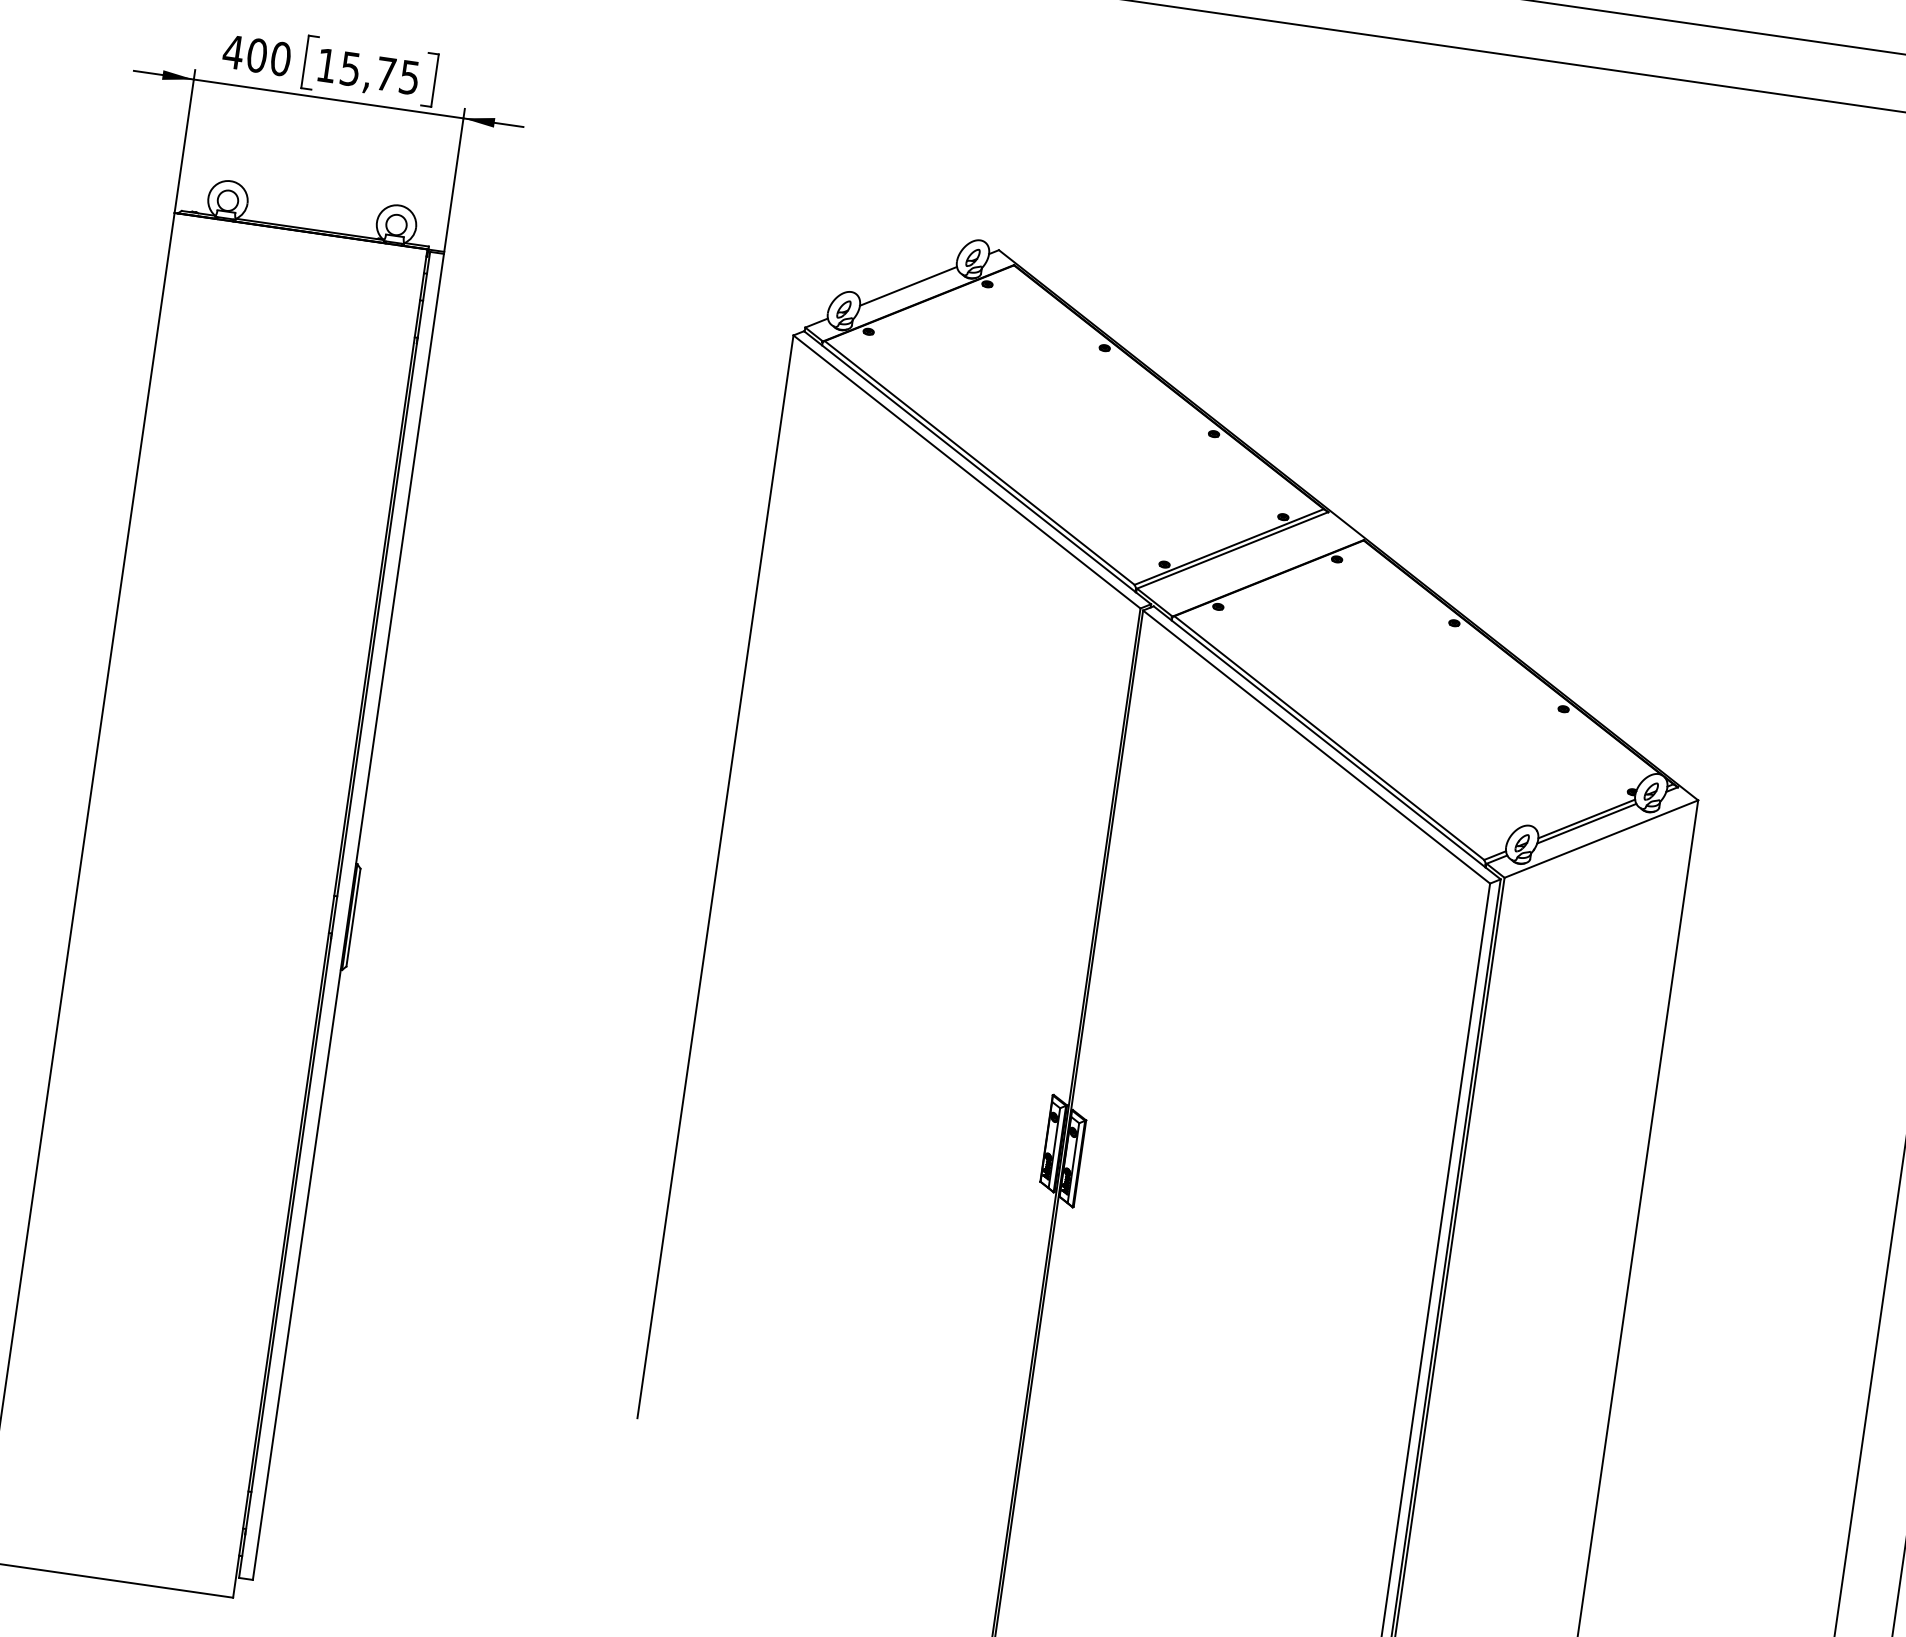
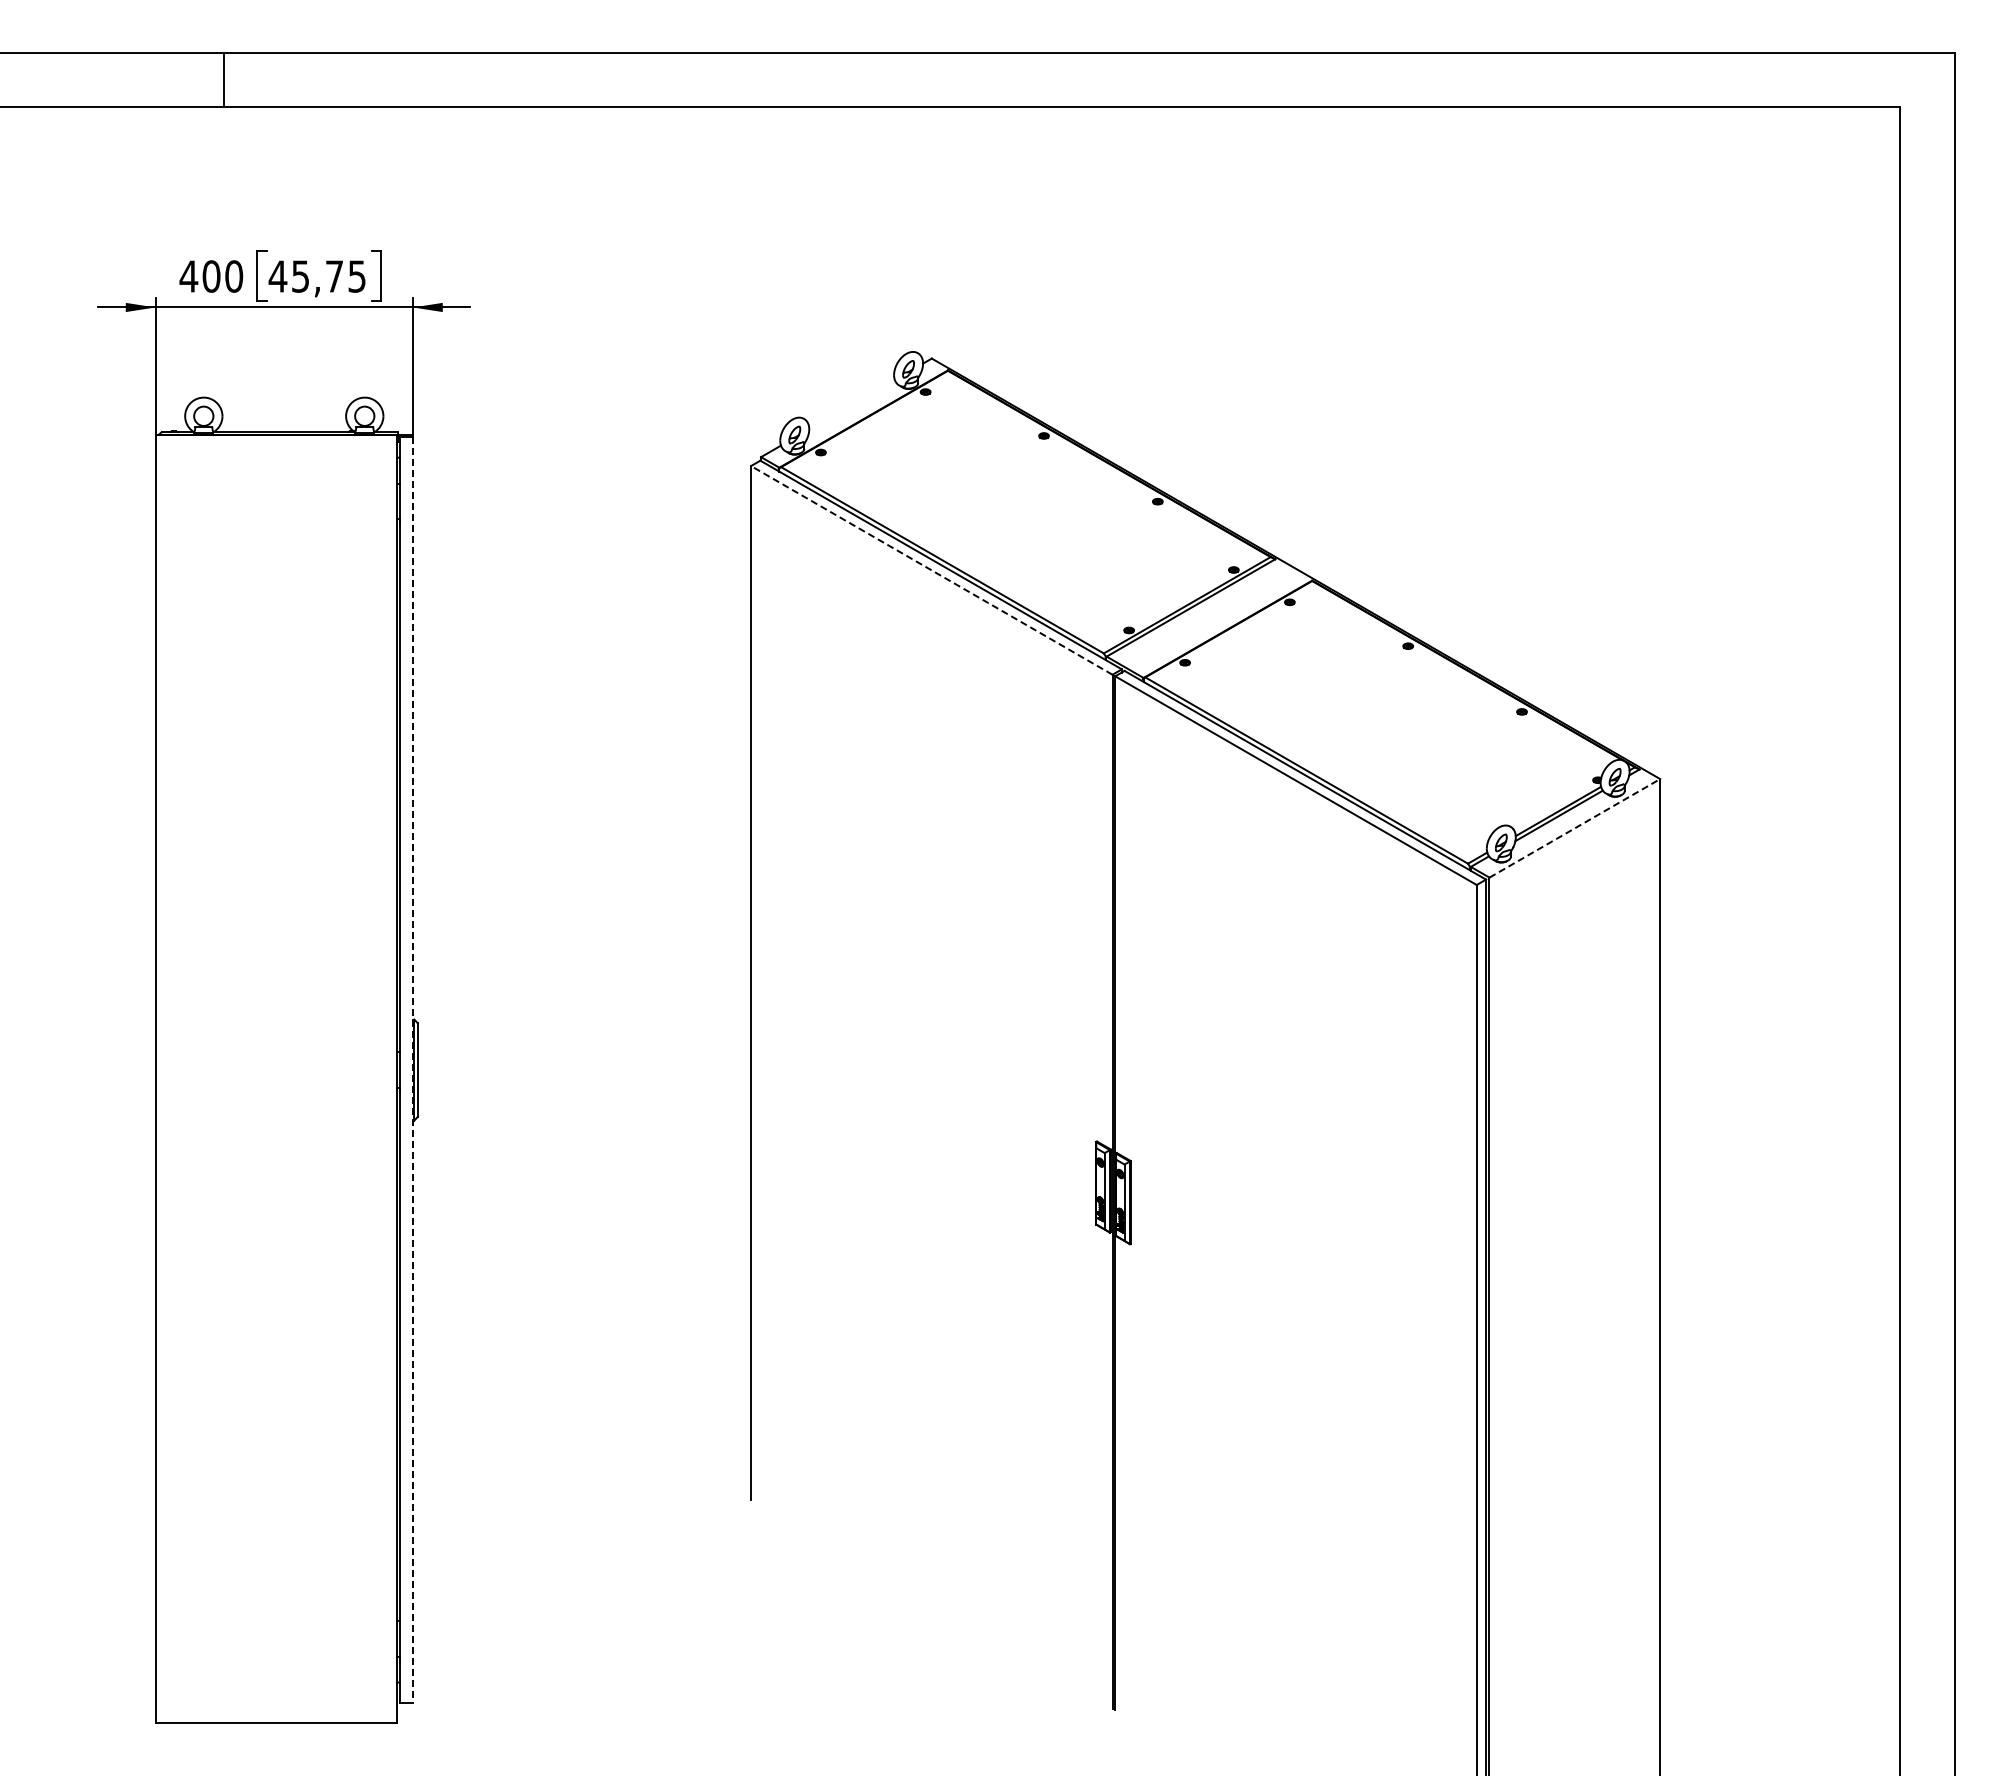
text: (326, 65) -> (277, 276), 15,75 -> 45,75
line: (907, 286) -> (851, 404), removed
line: (966, 472) -> (931, 570), solid -> dashed
line: (1601, 839) -> (1574, 828), solid -> dashed
line: (348, 917) -> (413, 1070), solid -> dashed

